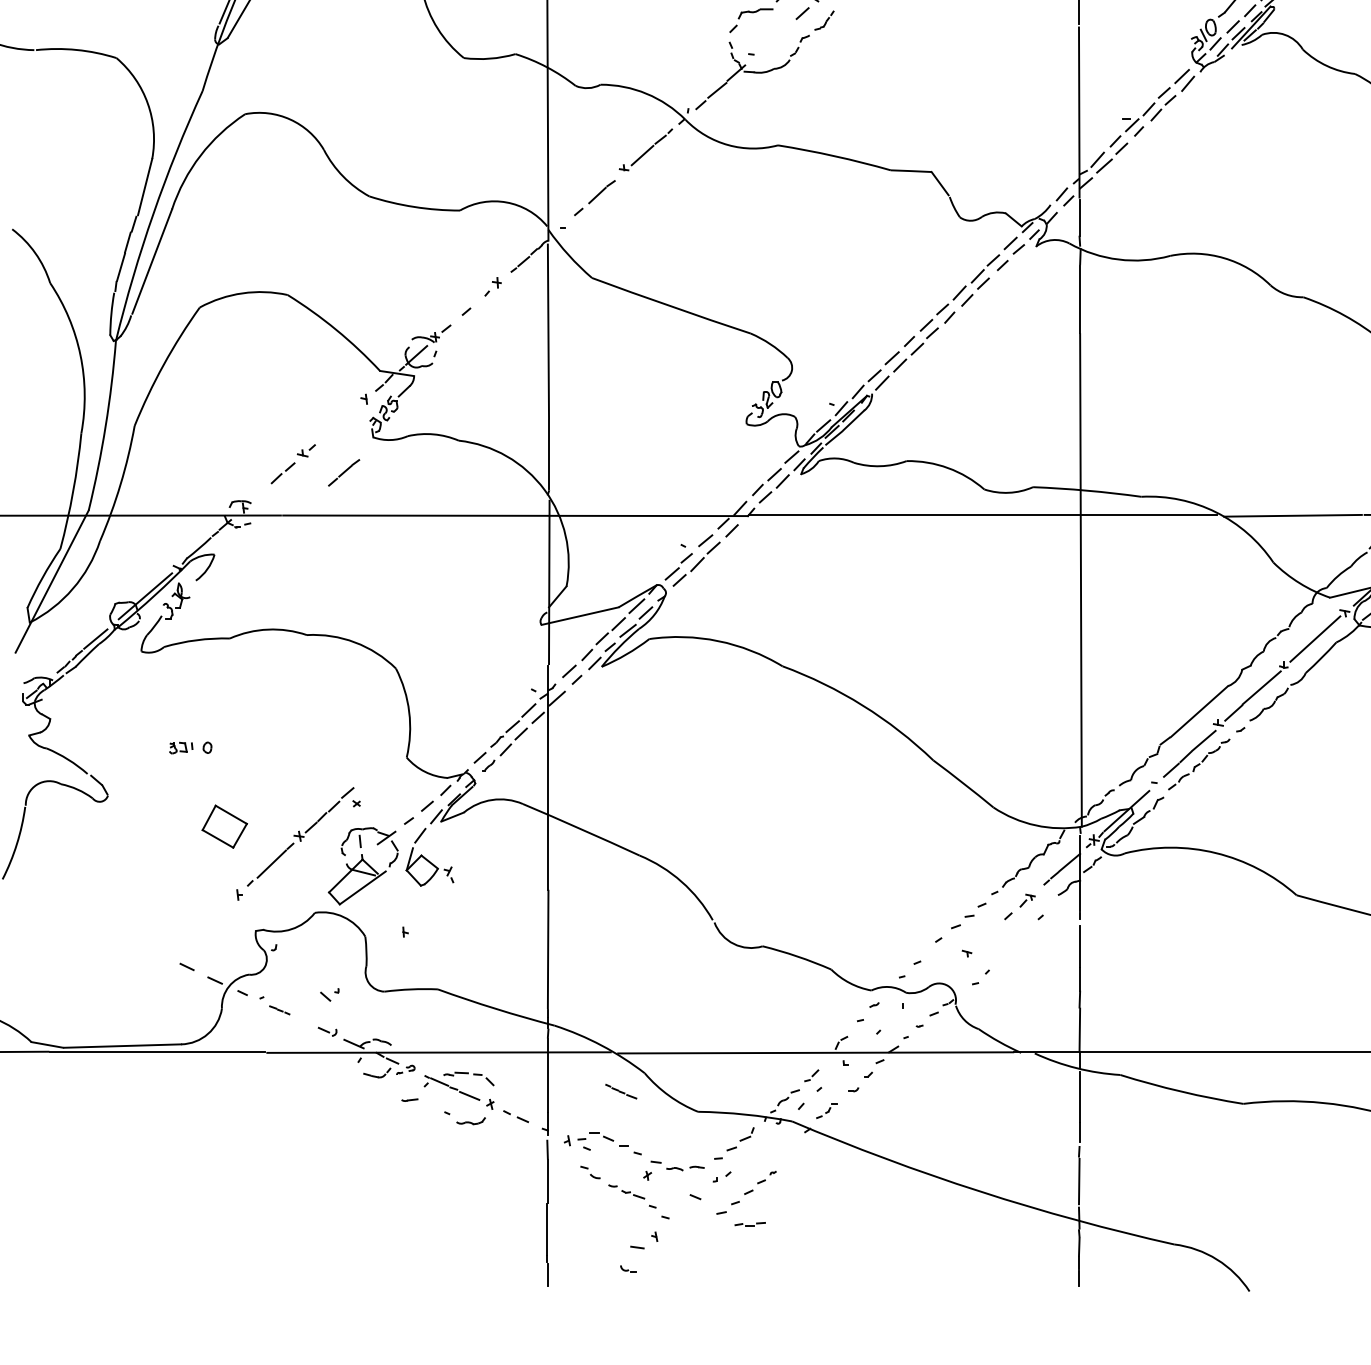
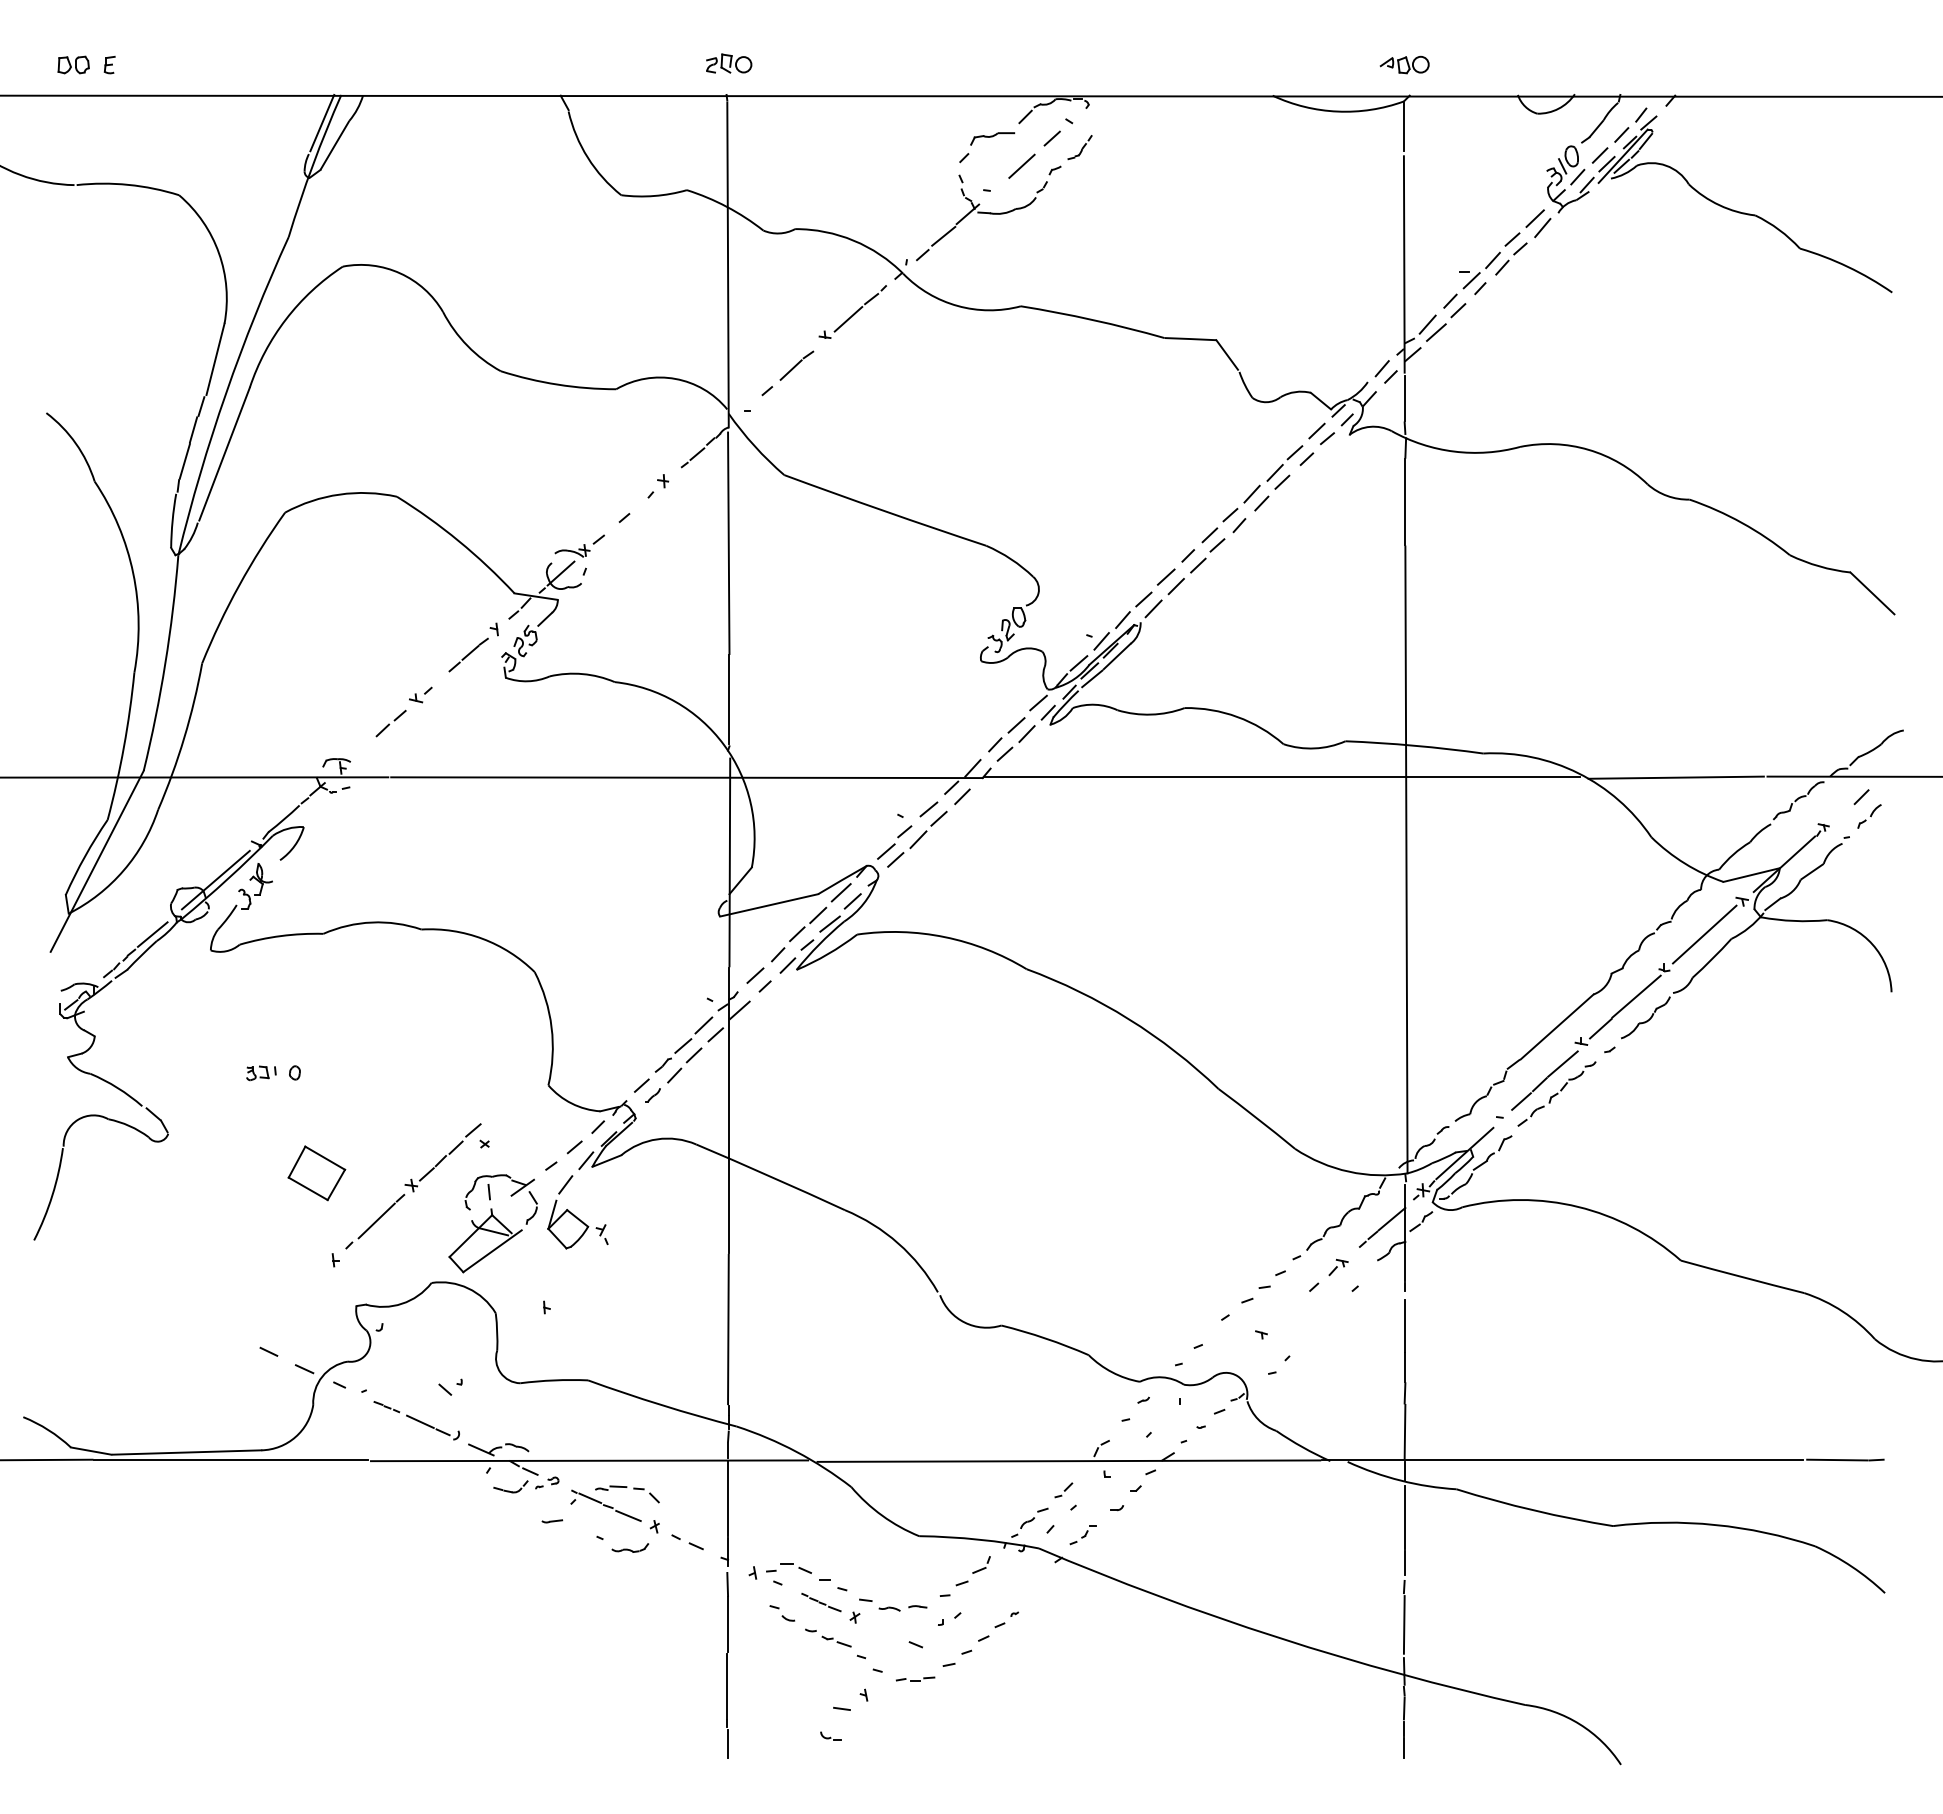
line: (778, 34) -> (1021, 165), added
line: (343, 472) -> (468, 654), moved
line: (306, 1021) -> (420, 1421), added
part: (621, 1091) -> (821, 1602), moved
part: (750, 1223) -> (915, 1678), moved

